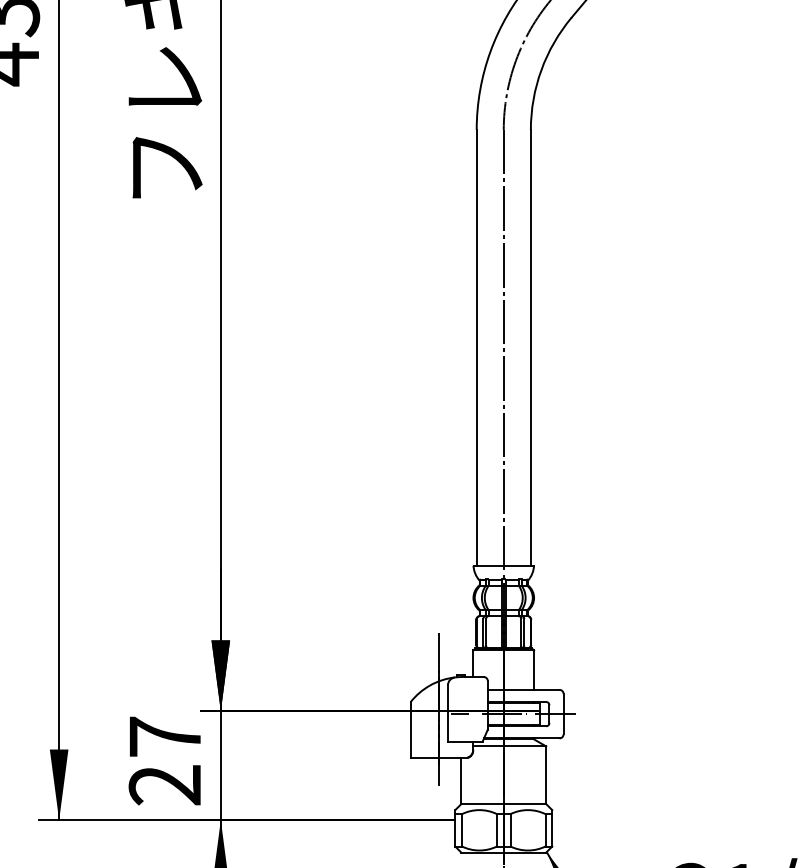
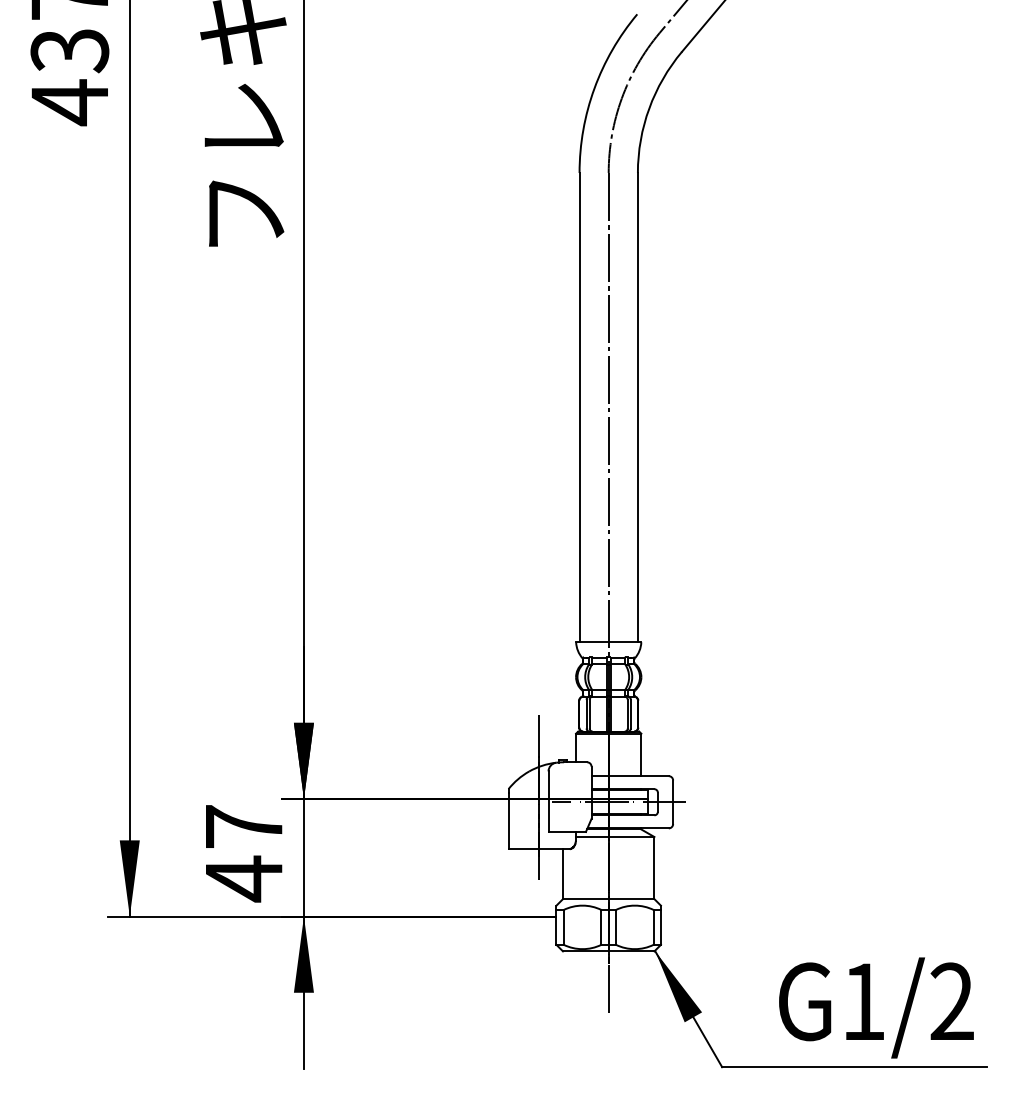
text: (164, 784) -> (243, 878), 27 -> 47

